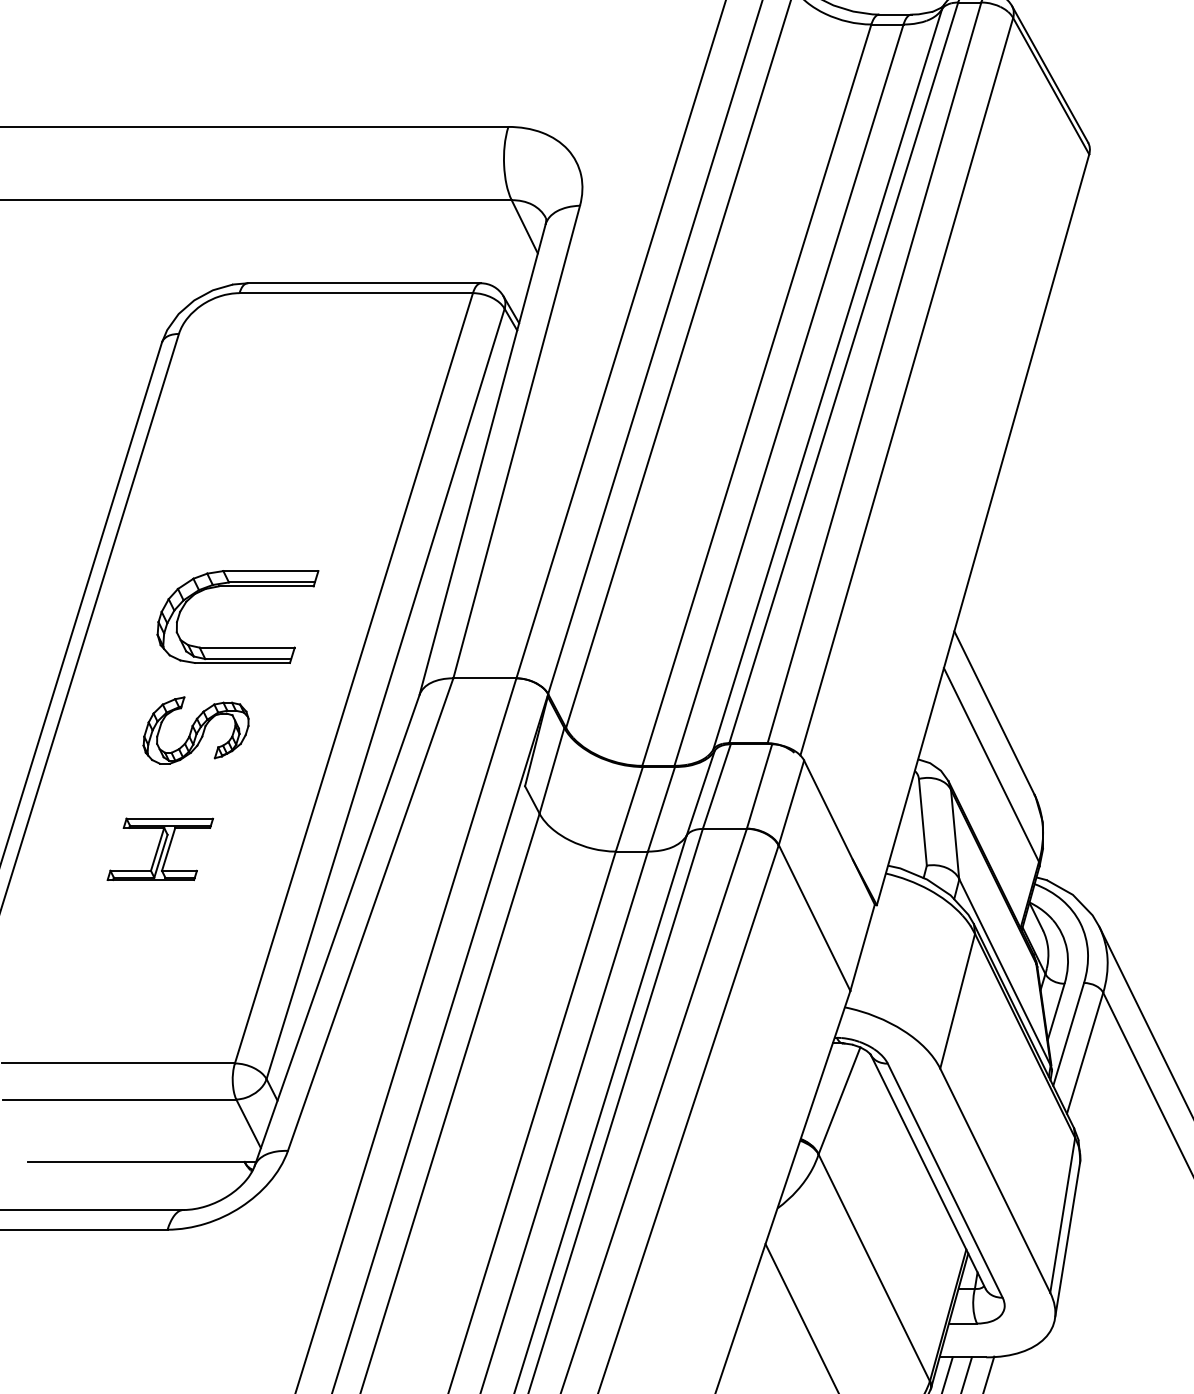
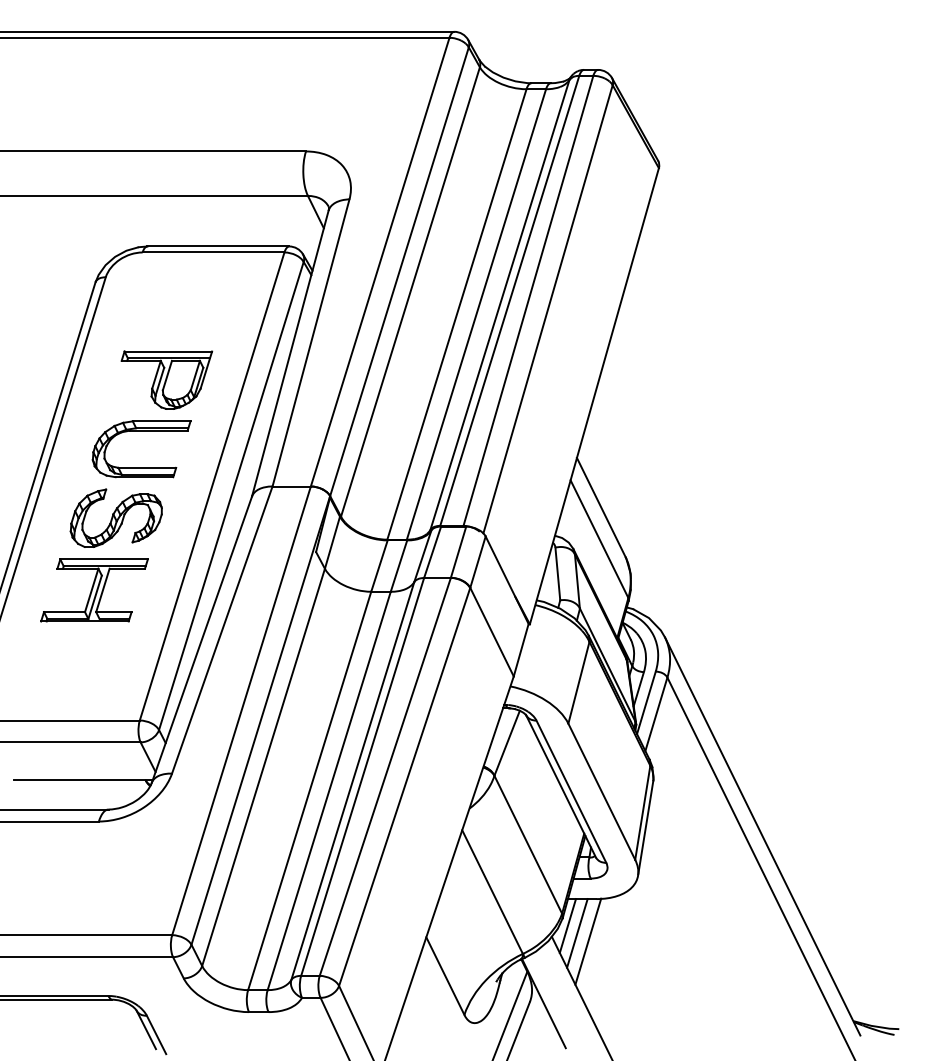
part: (278, 502) -> (166, 379), added
part: (194, 729) -> (115, 517), size x1.43
part: (160, 849) -> (94, 590), size x1.67

